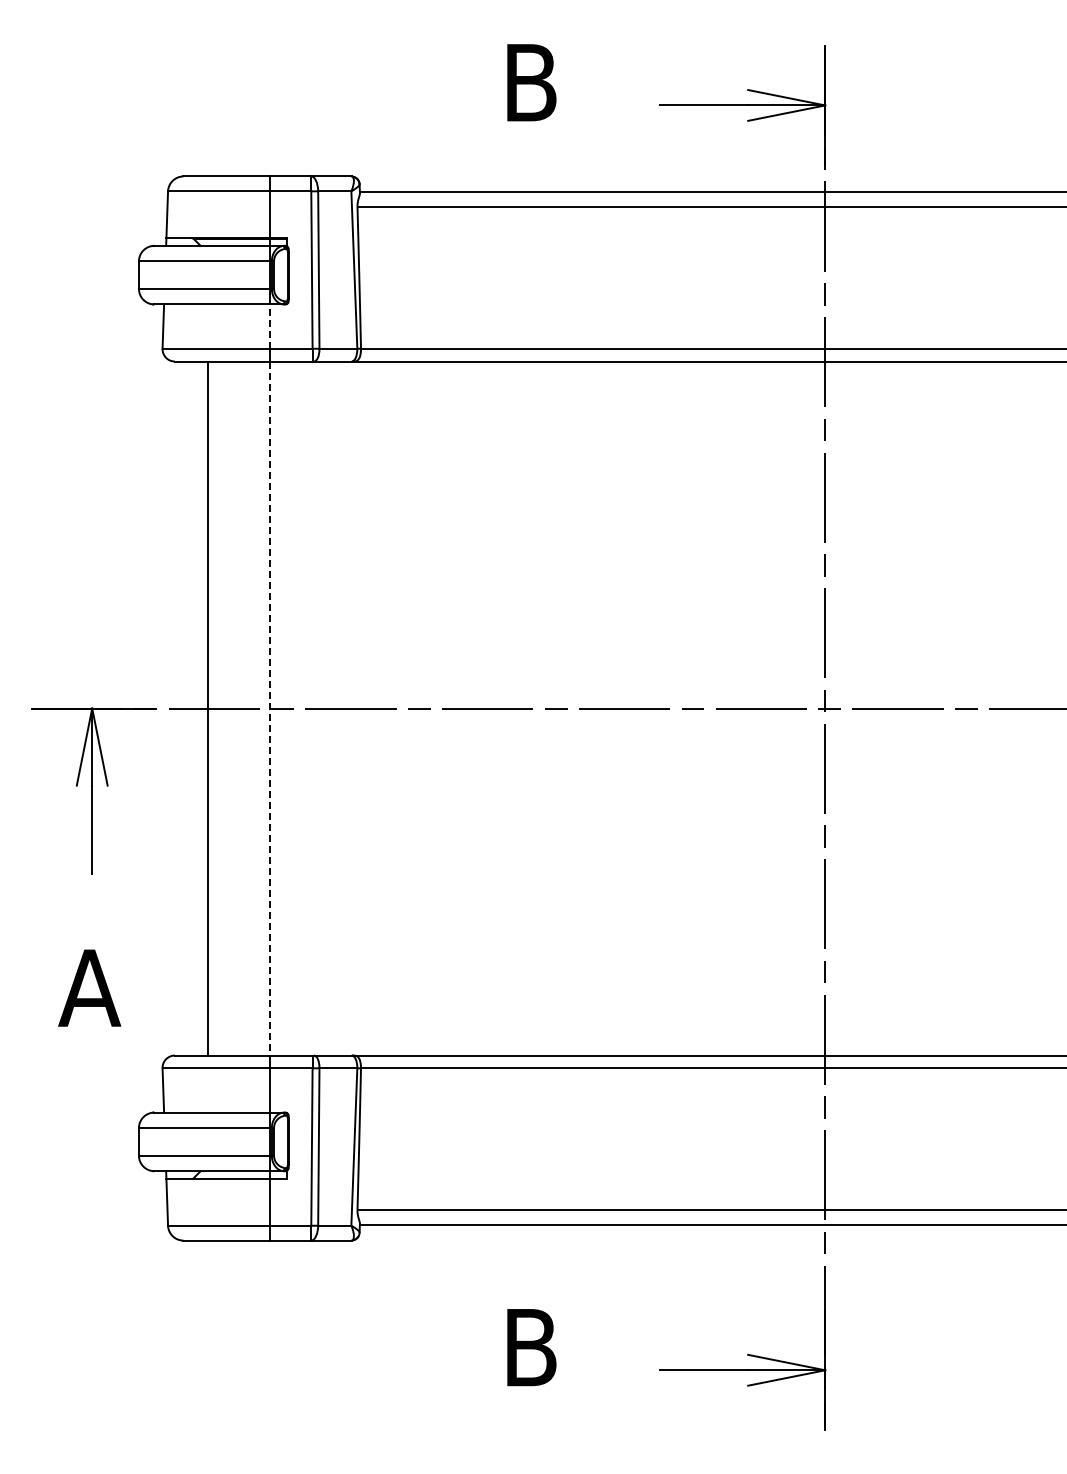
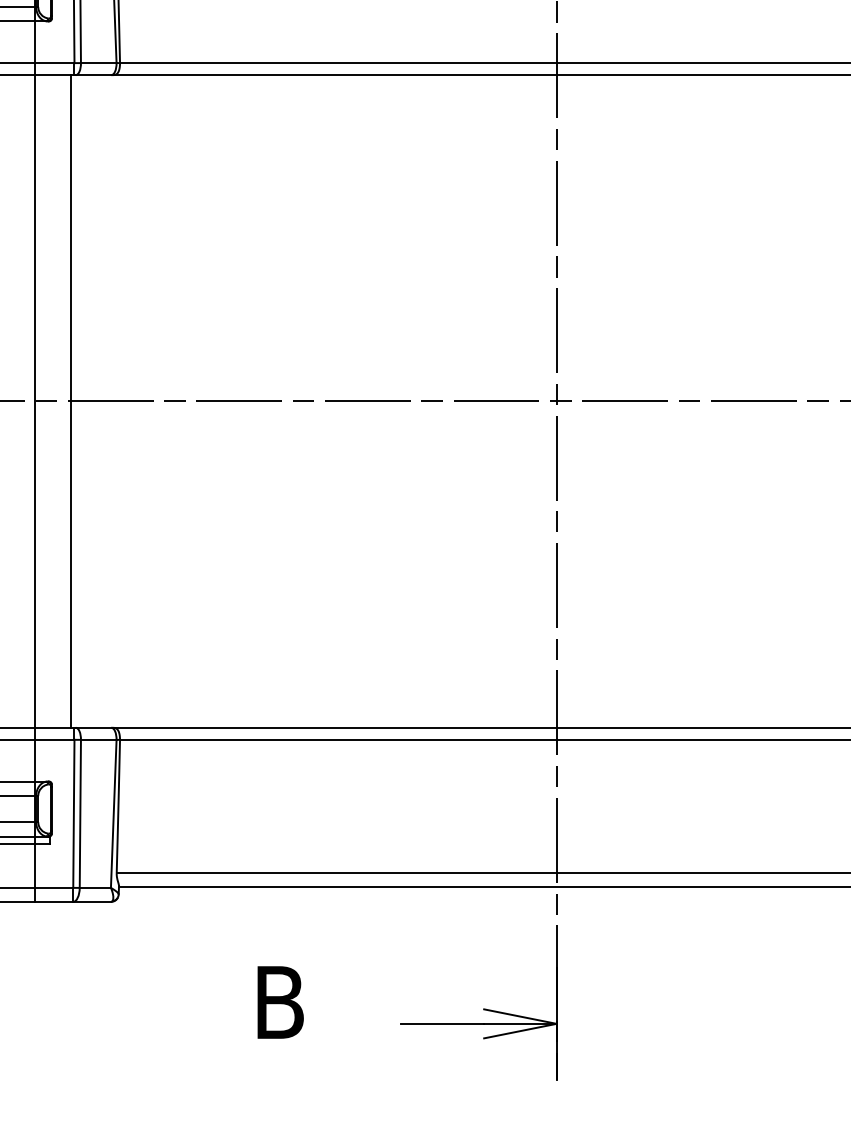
line: (270, 326) -> (34, 42), dashed -> solid
line: (270, 708) -> (34, 401), dashed -> solid
line: (308, 708) -> (70, 401), added

